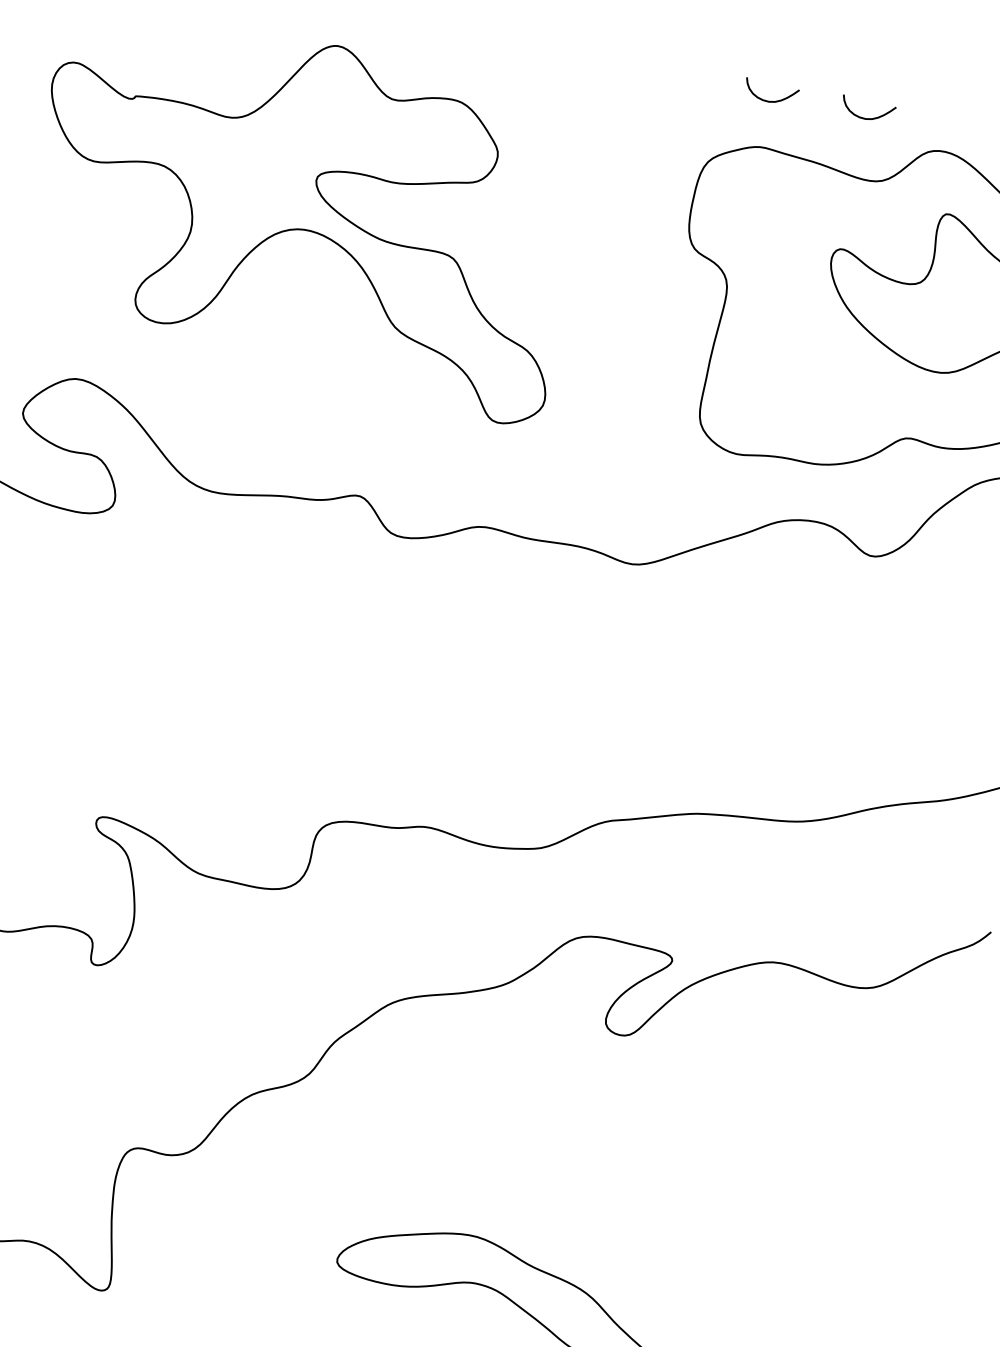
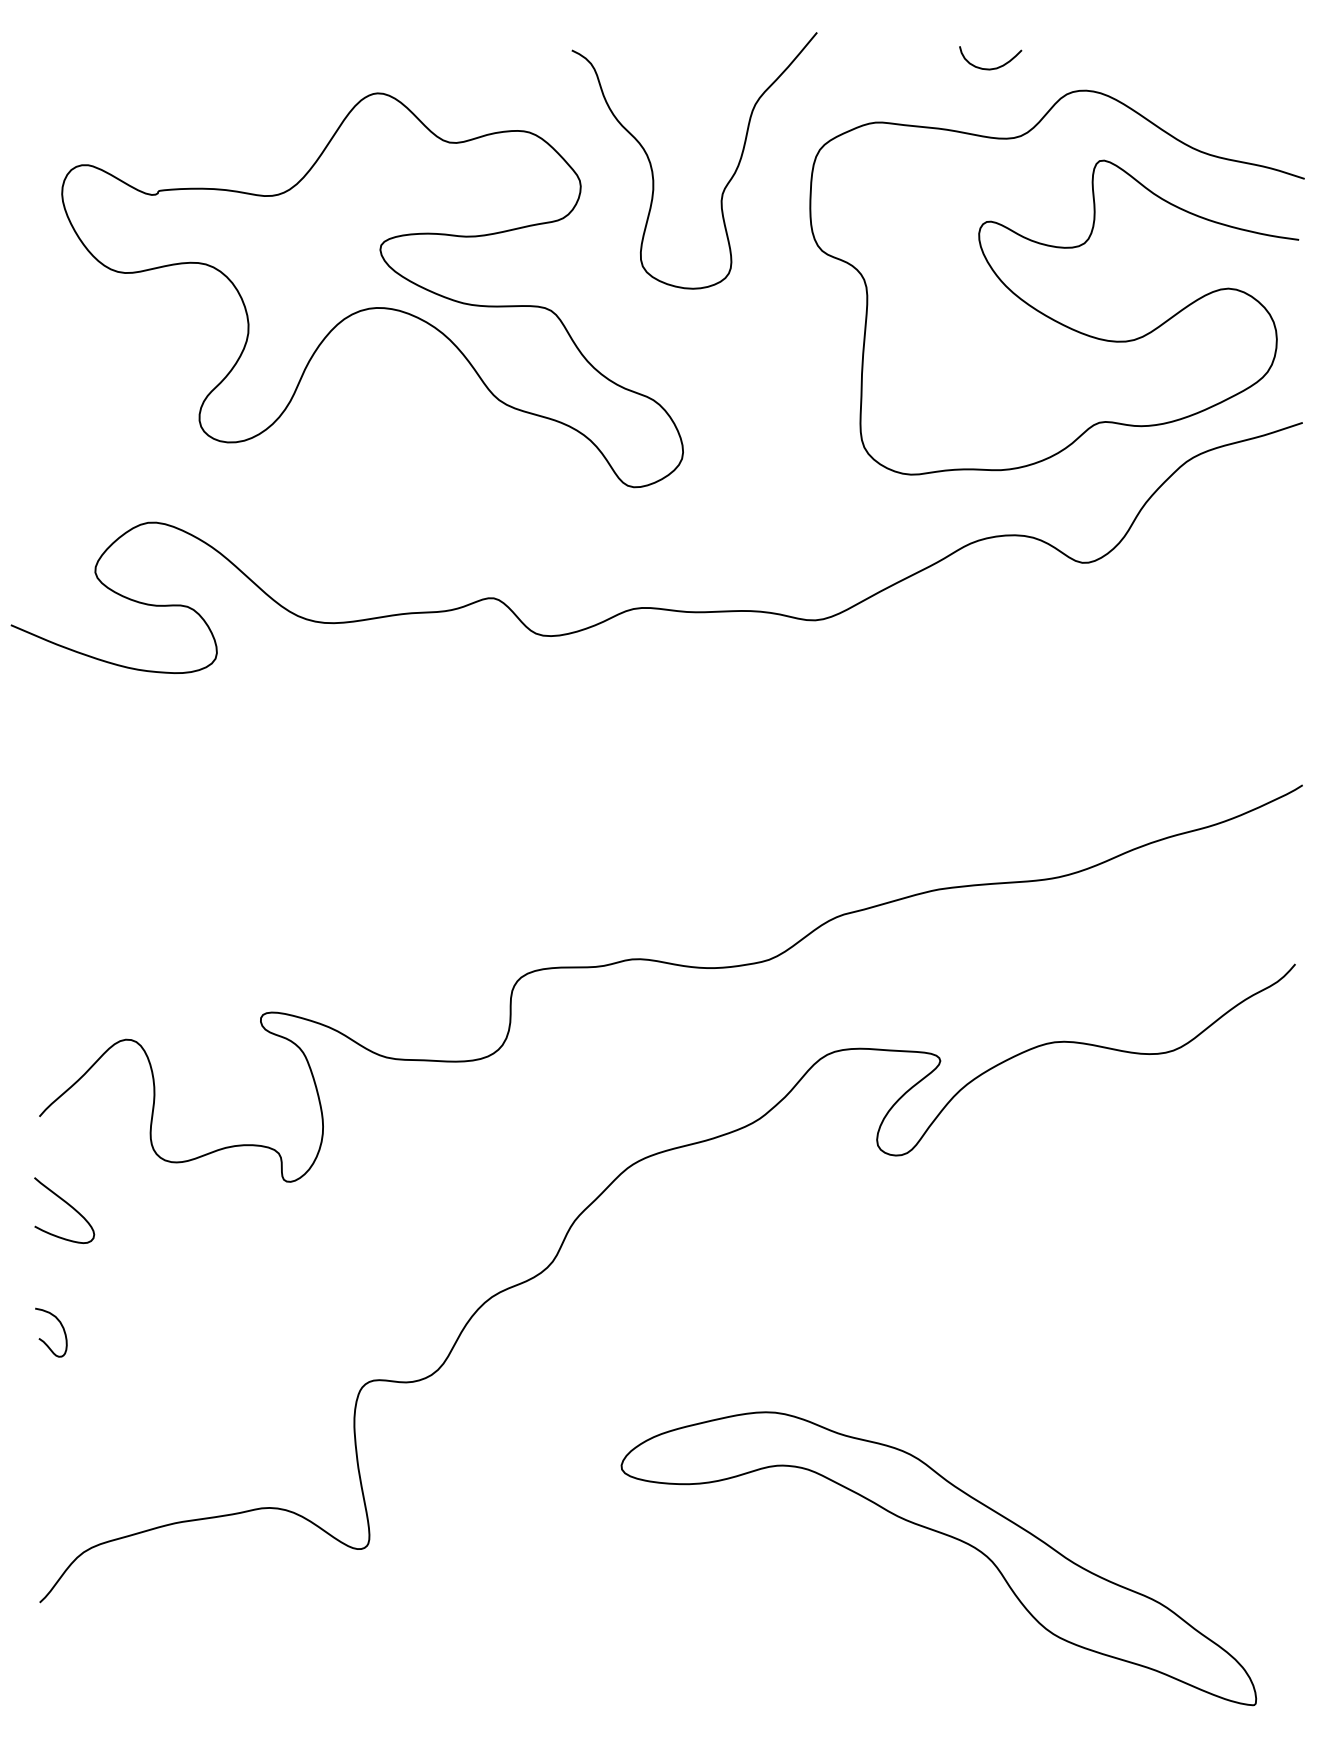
curve: (773, 100) -> (881, 67), removed
curve: (624, 175) -> (727, 182), added

